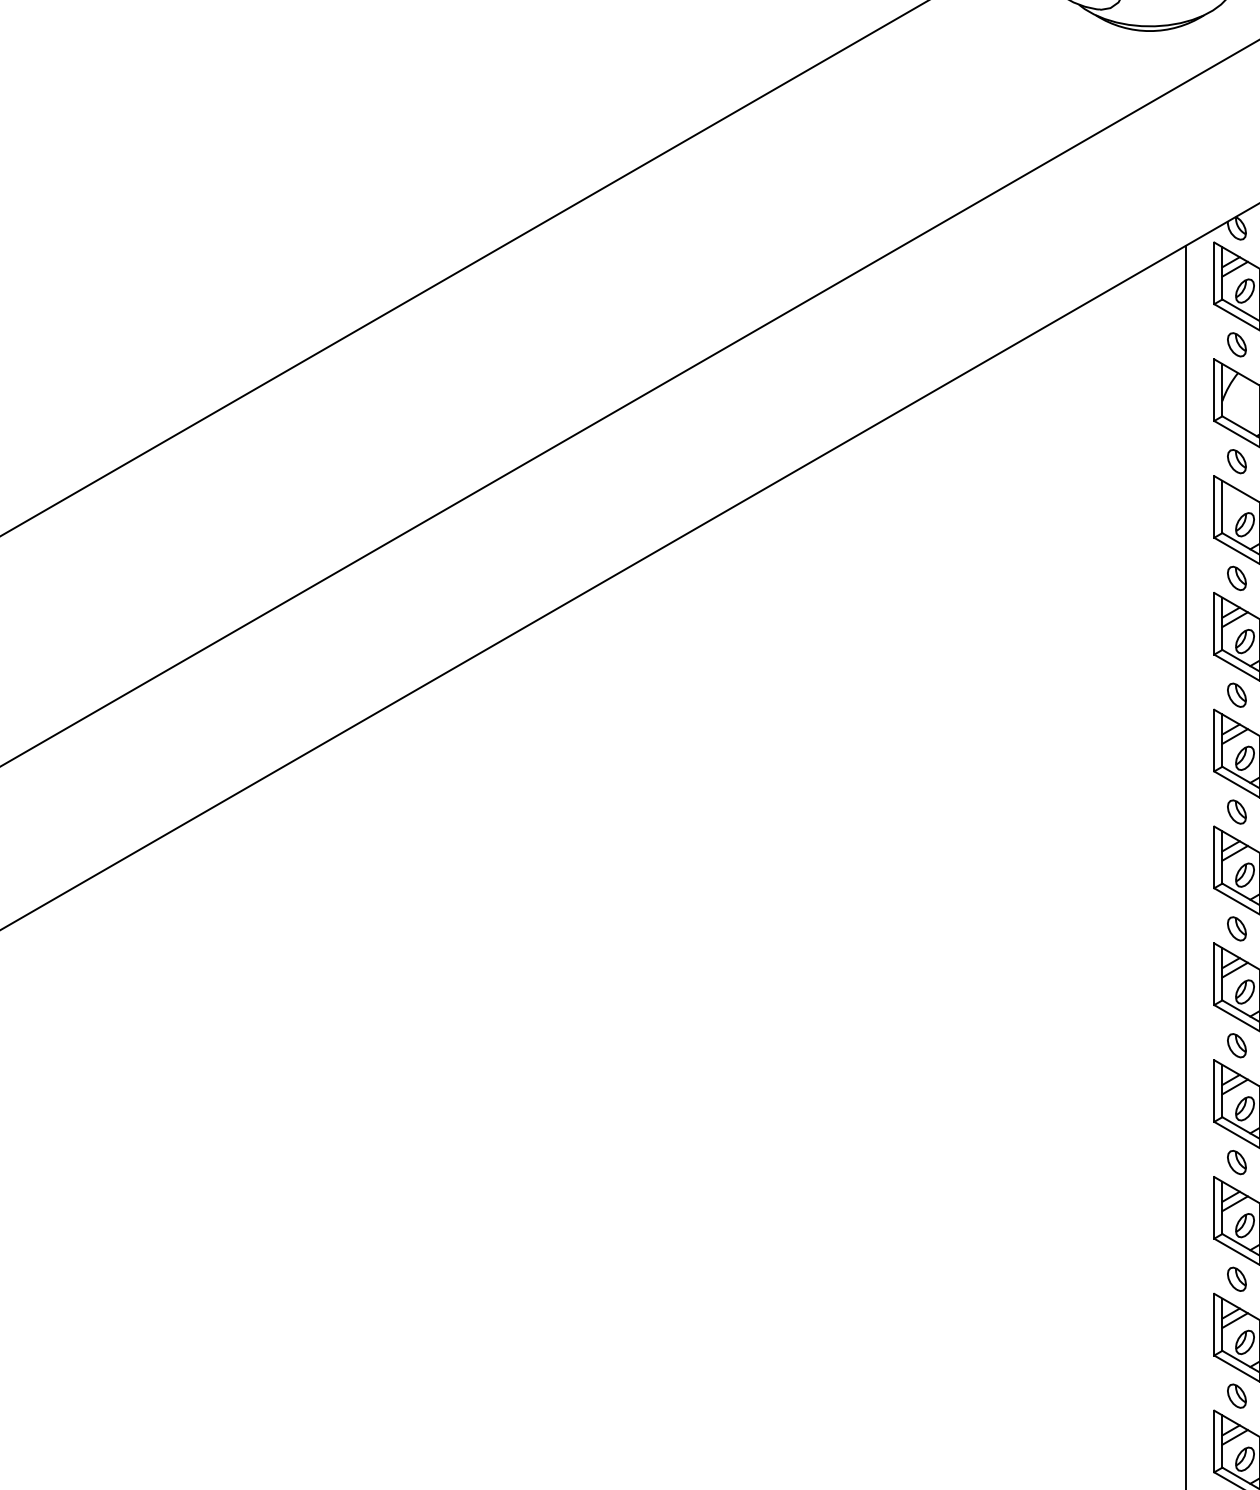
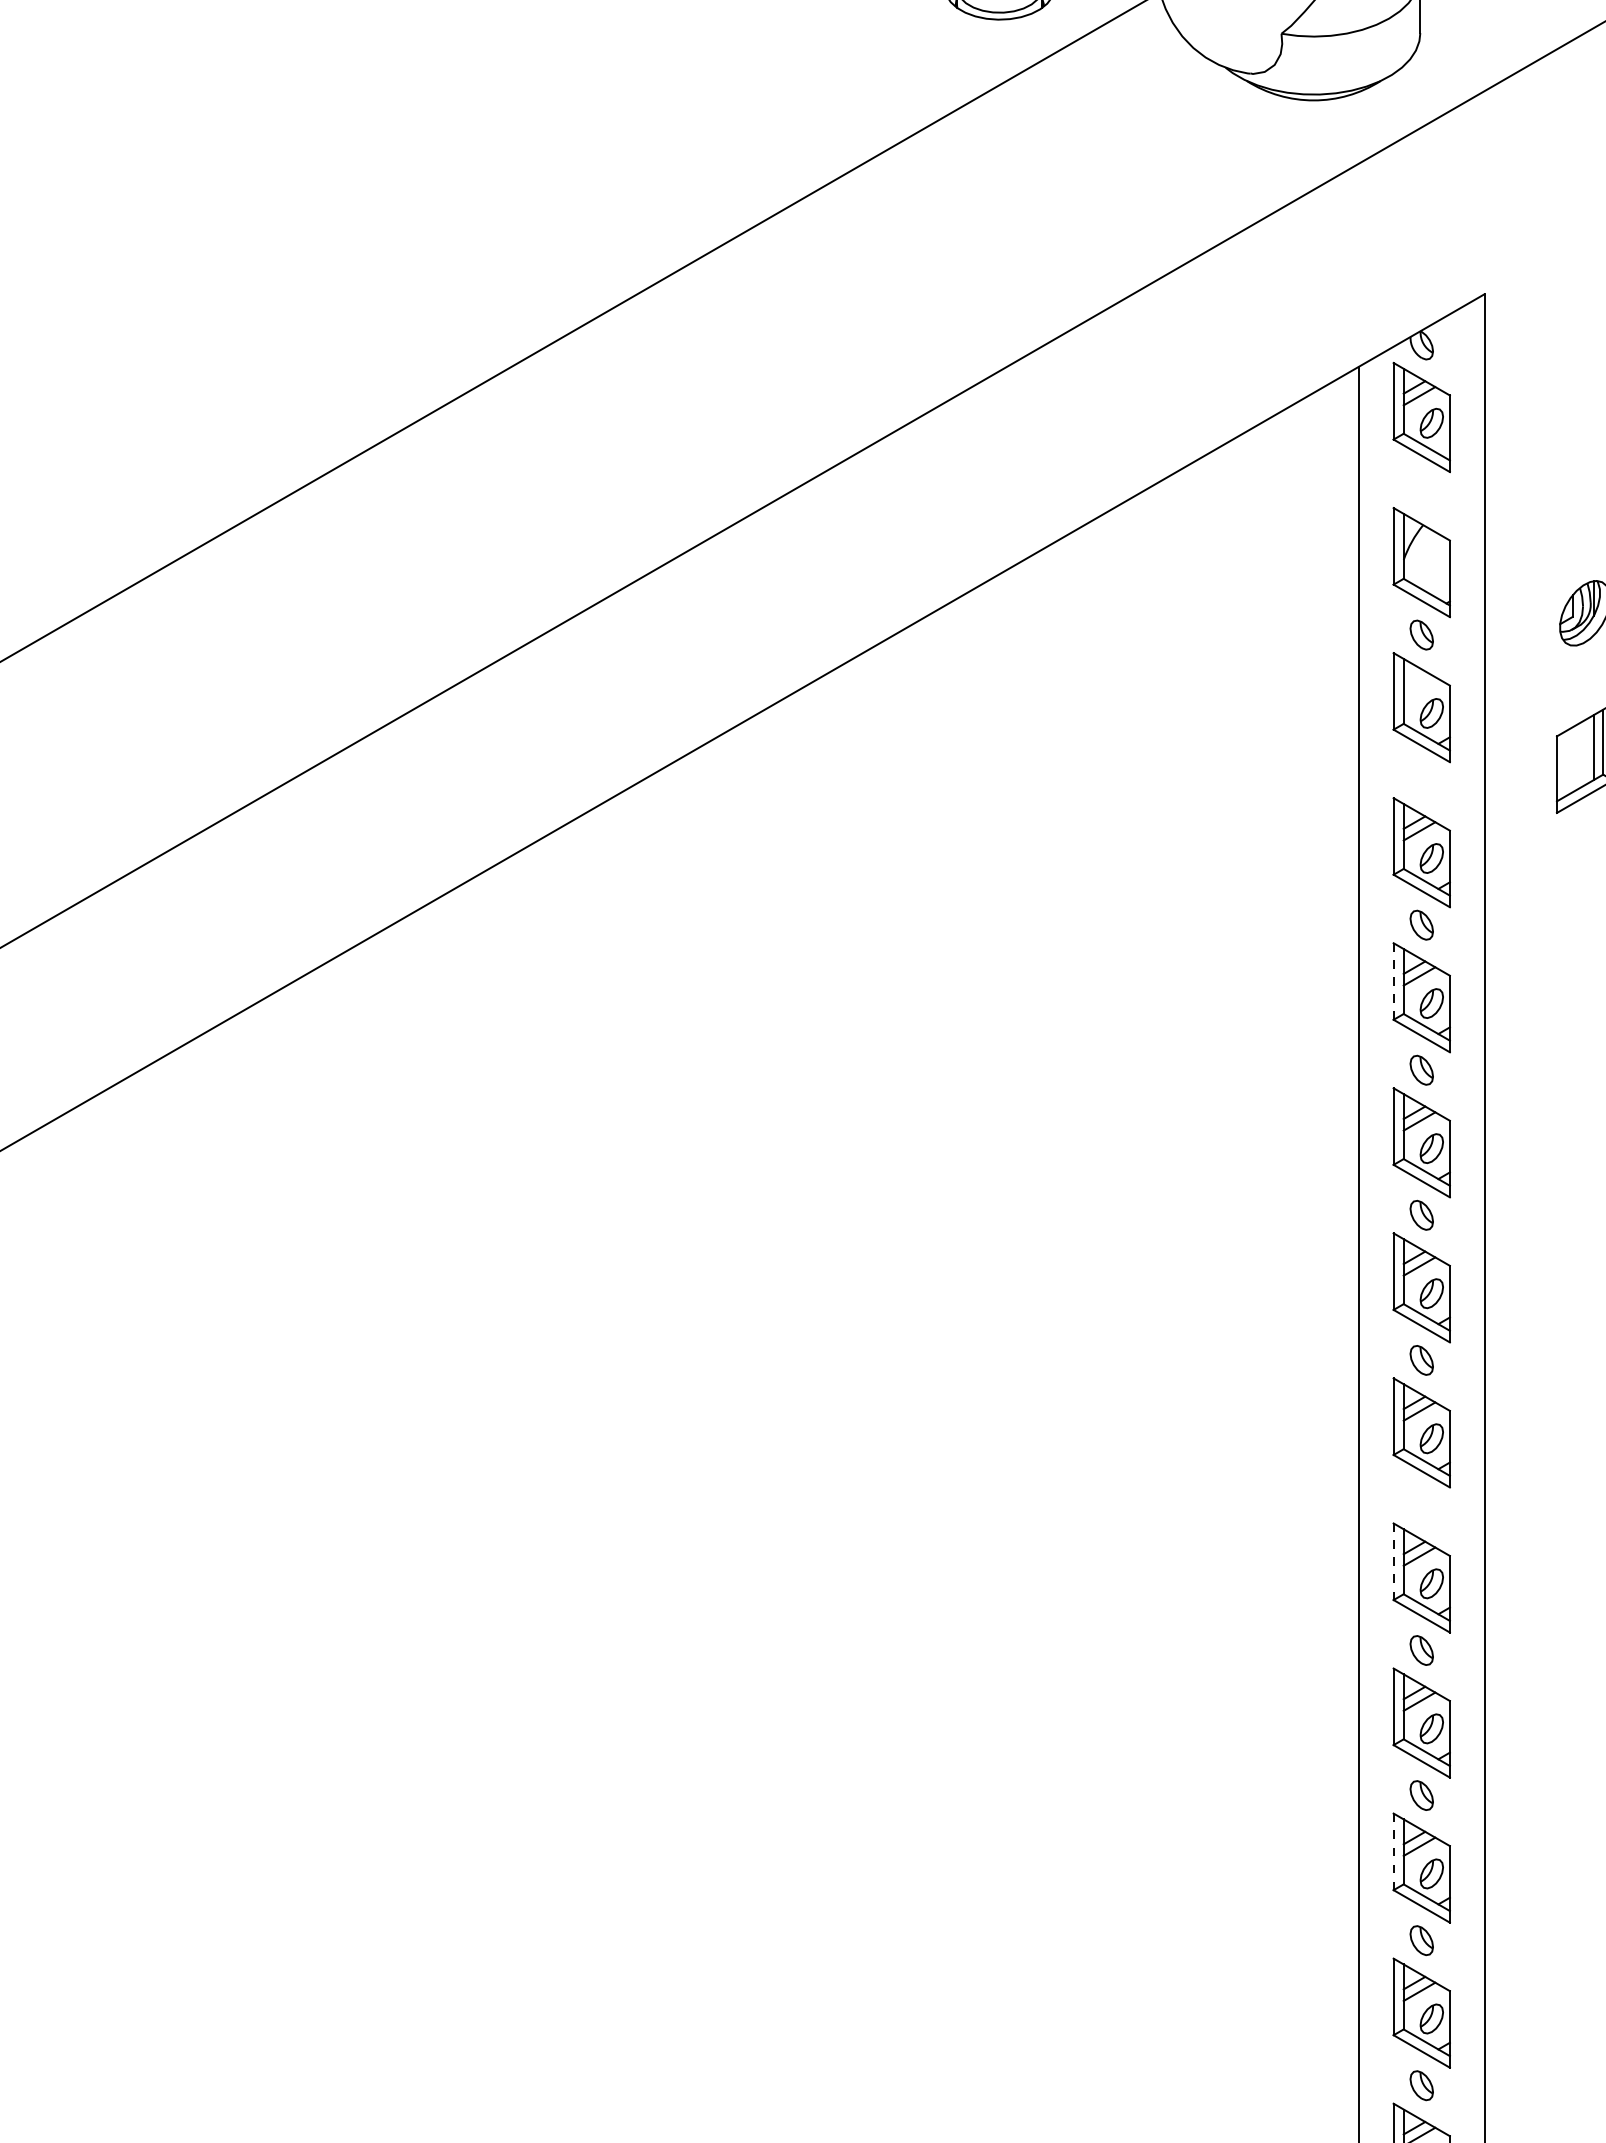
part: (1236, 344) -> (1421, 489), removed
part: (1236, 577) -> (1421, 779), removed
line: (1214, 740) -> (1393, 981), solid -> dashed
part: (1236, 1162) -> (1421, 1505), removed
line: (1214, 1207) -> (1393, 1561), solid -> dashed
line: (1214, 1441) -> (1393, 1851), solid -> dashed

